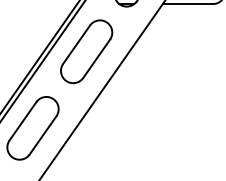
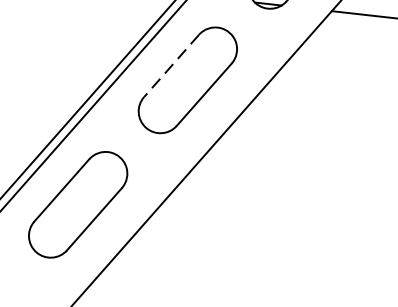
line: (76, 45) -> (171, 67), solid -> dashed

